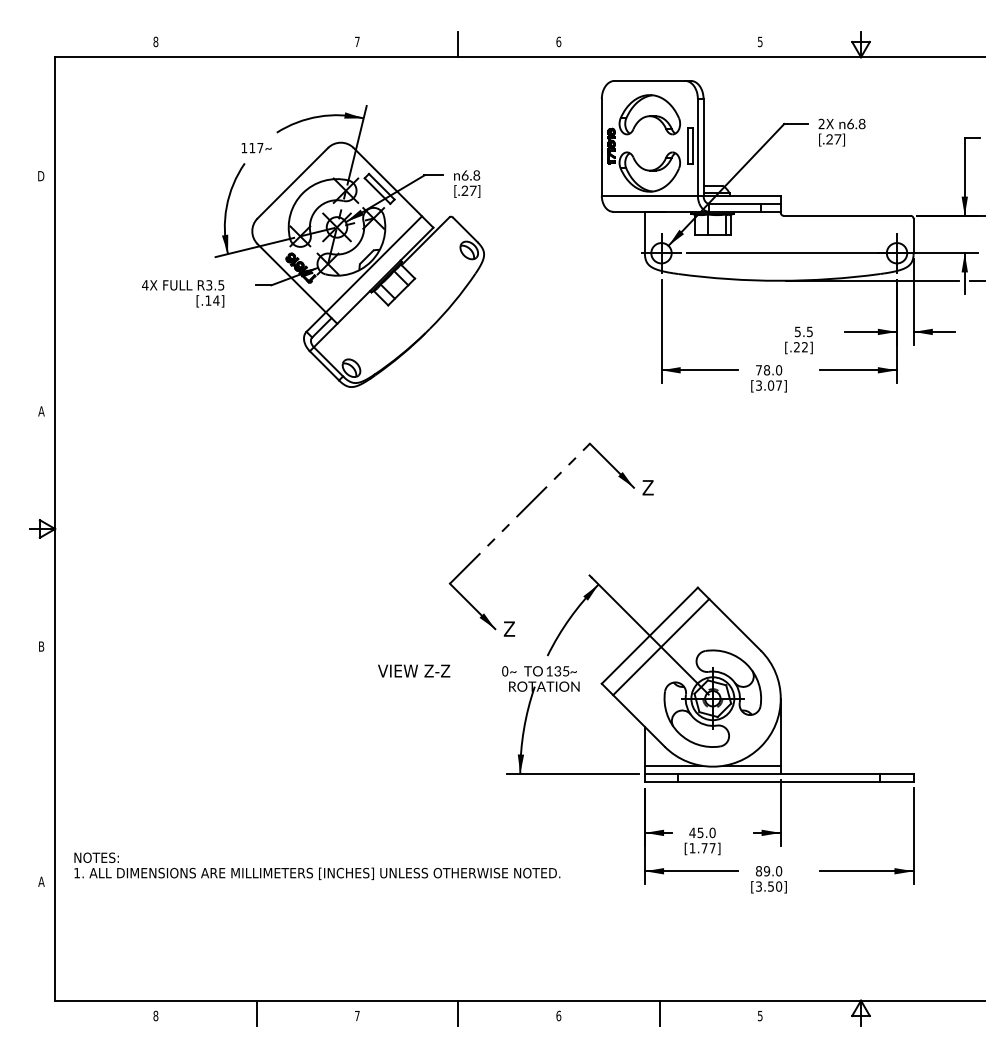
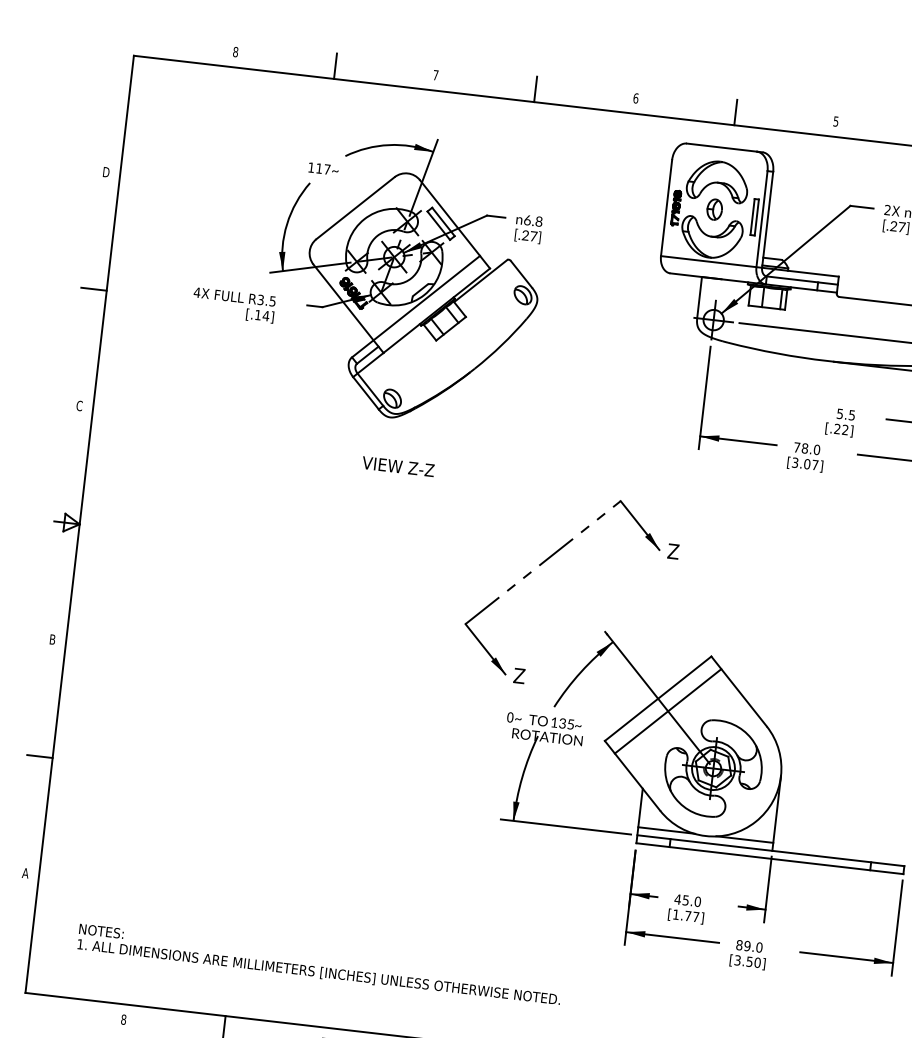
line: (256, 44) -> (335, 66), added
line: (659, 44) -> (735, 112), added
part: (649, 143) -> (714, 209), added
line: (42, 293) -> (94, 288), added
text: (41, 411) -> (79, 406), A -> C
text: (414, 670) -> (398, 466), moved
line: (42, 764) -> (40, 756), added
text: (317, 865) -> (320, 964), moved

